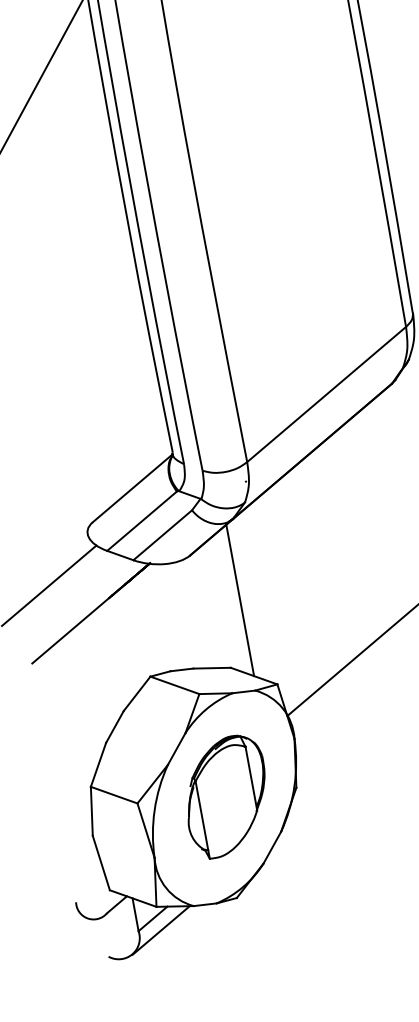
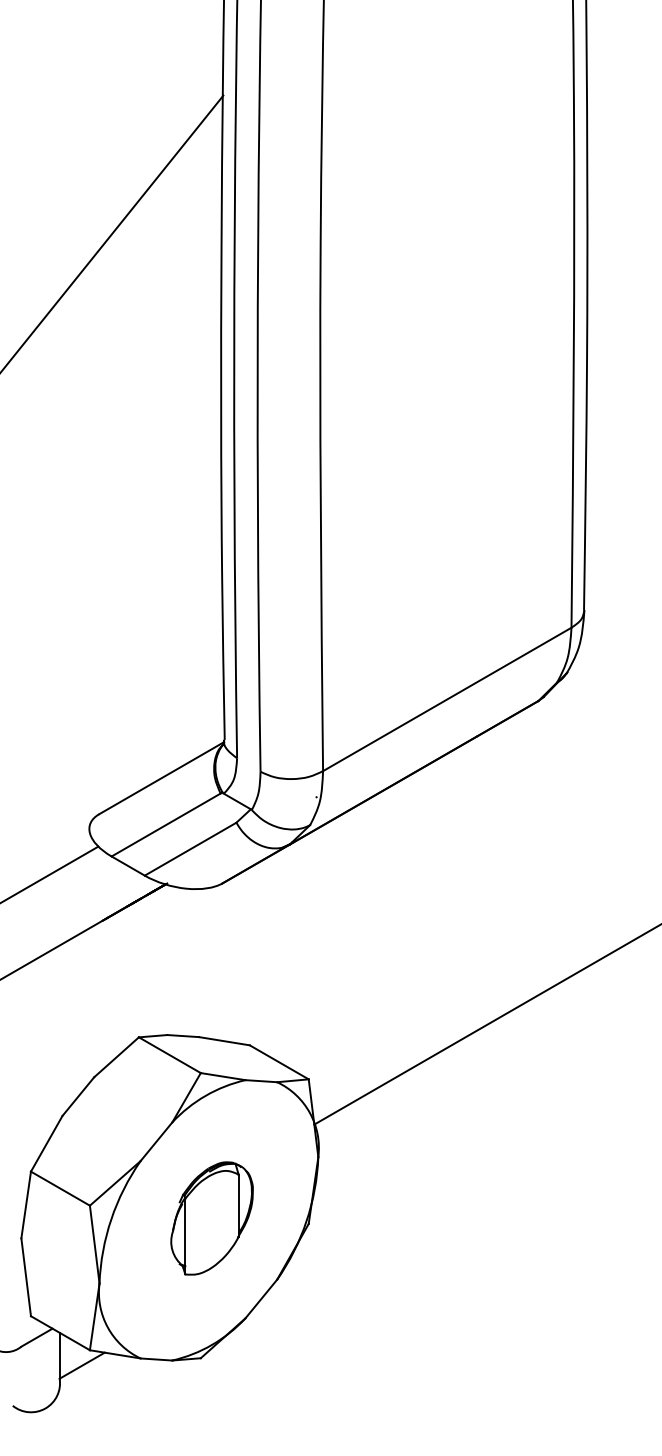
line: (240, 600) -> (279, 956), removed
part: (226, 796) -> (211, 1218), size x0.7
line: (161, 930) -> (90, 1383), removed

